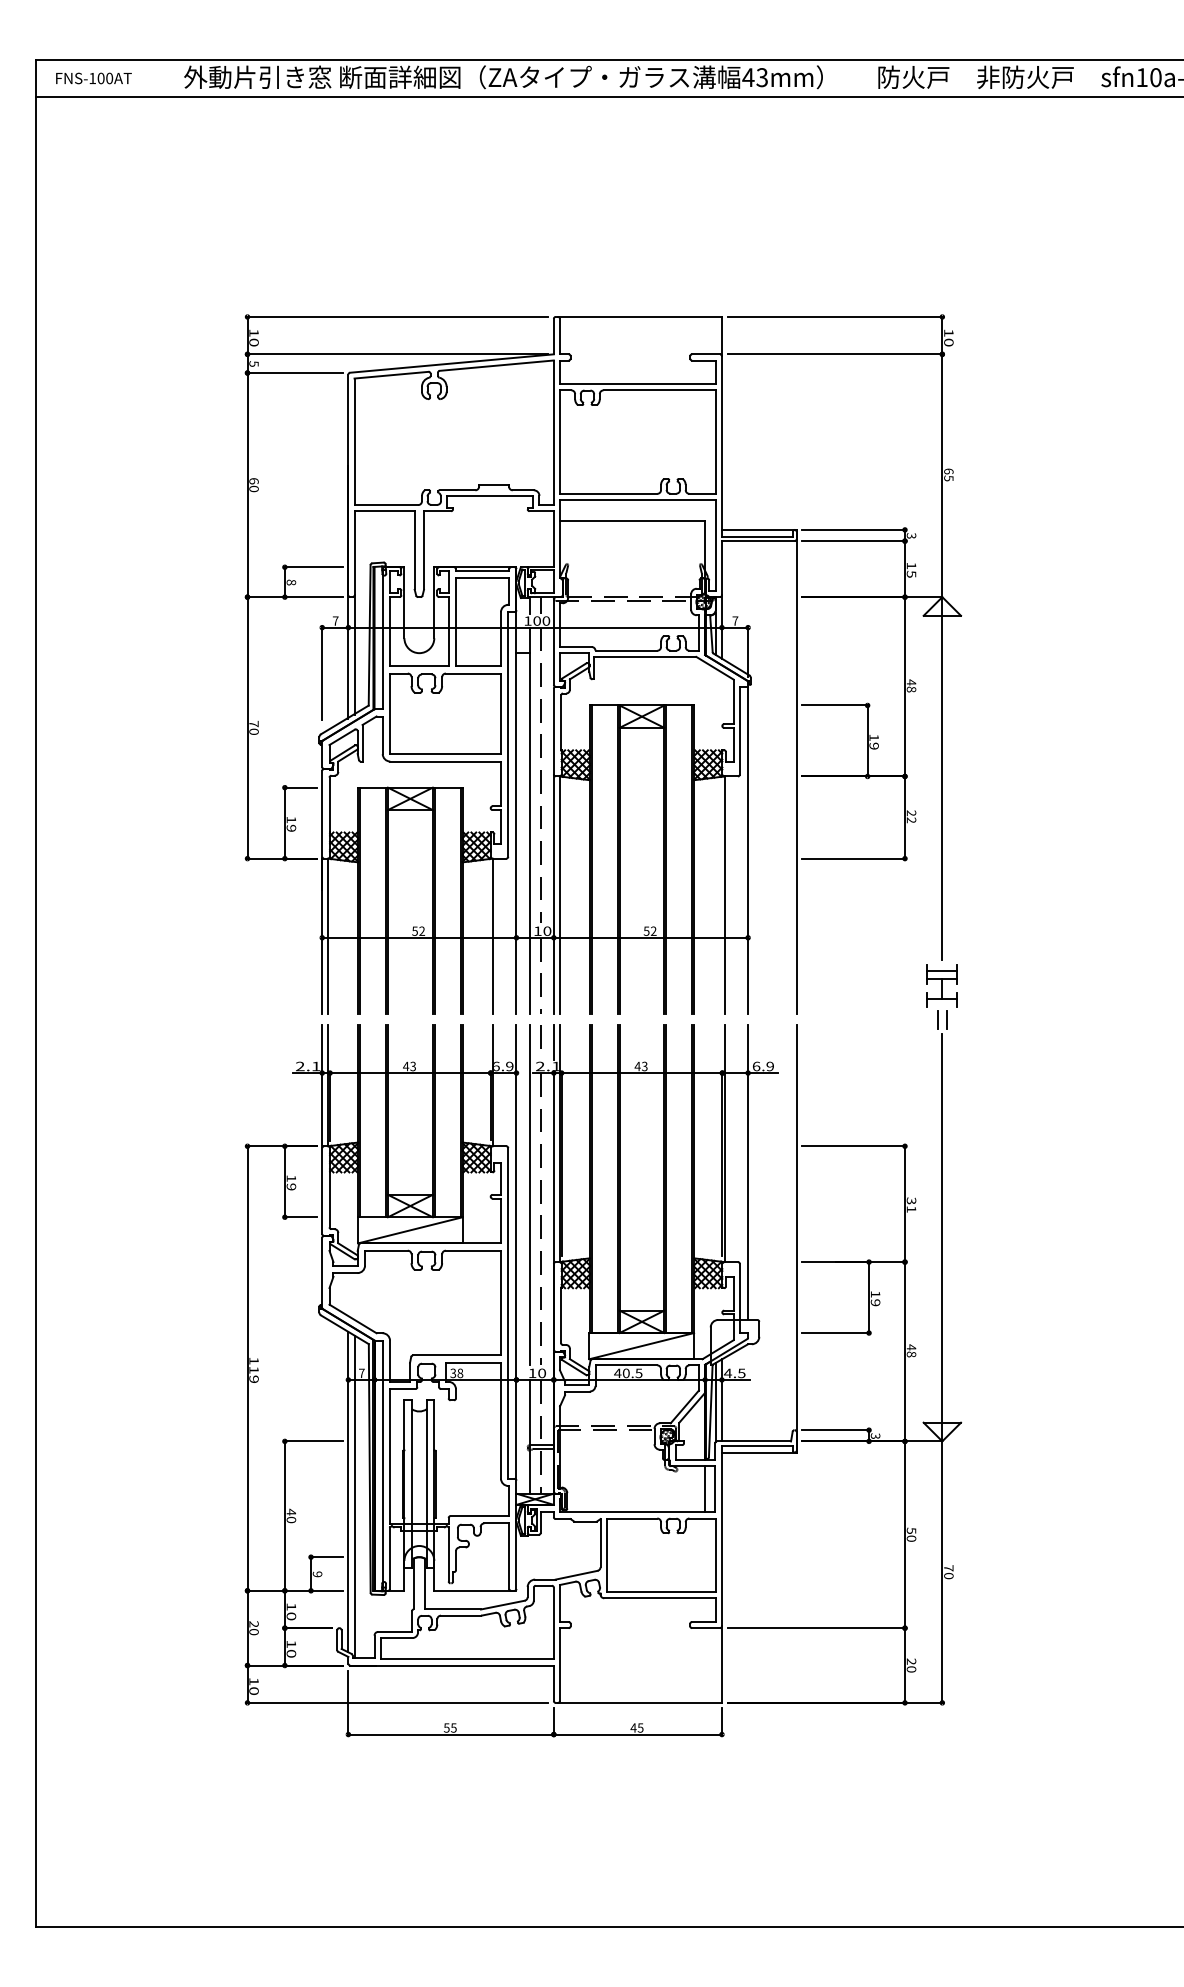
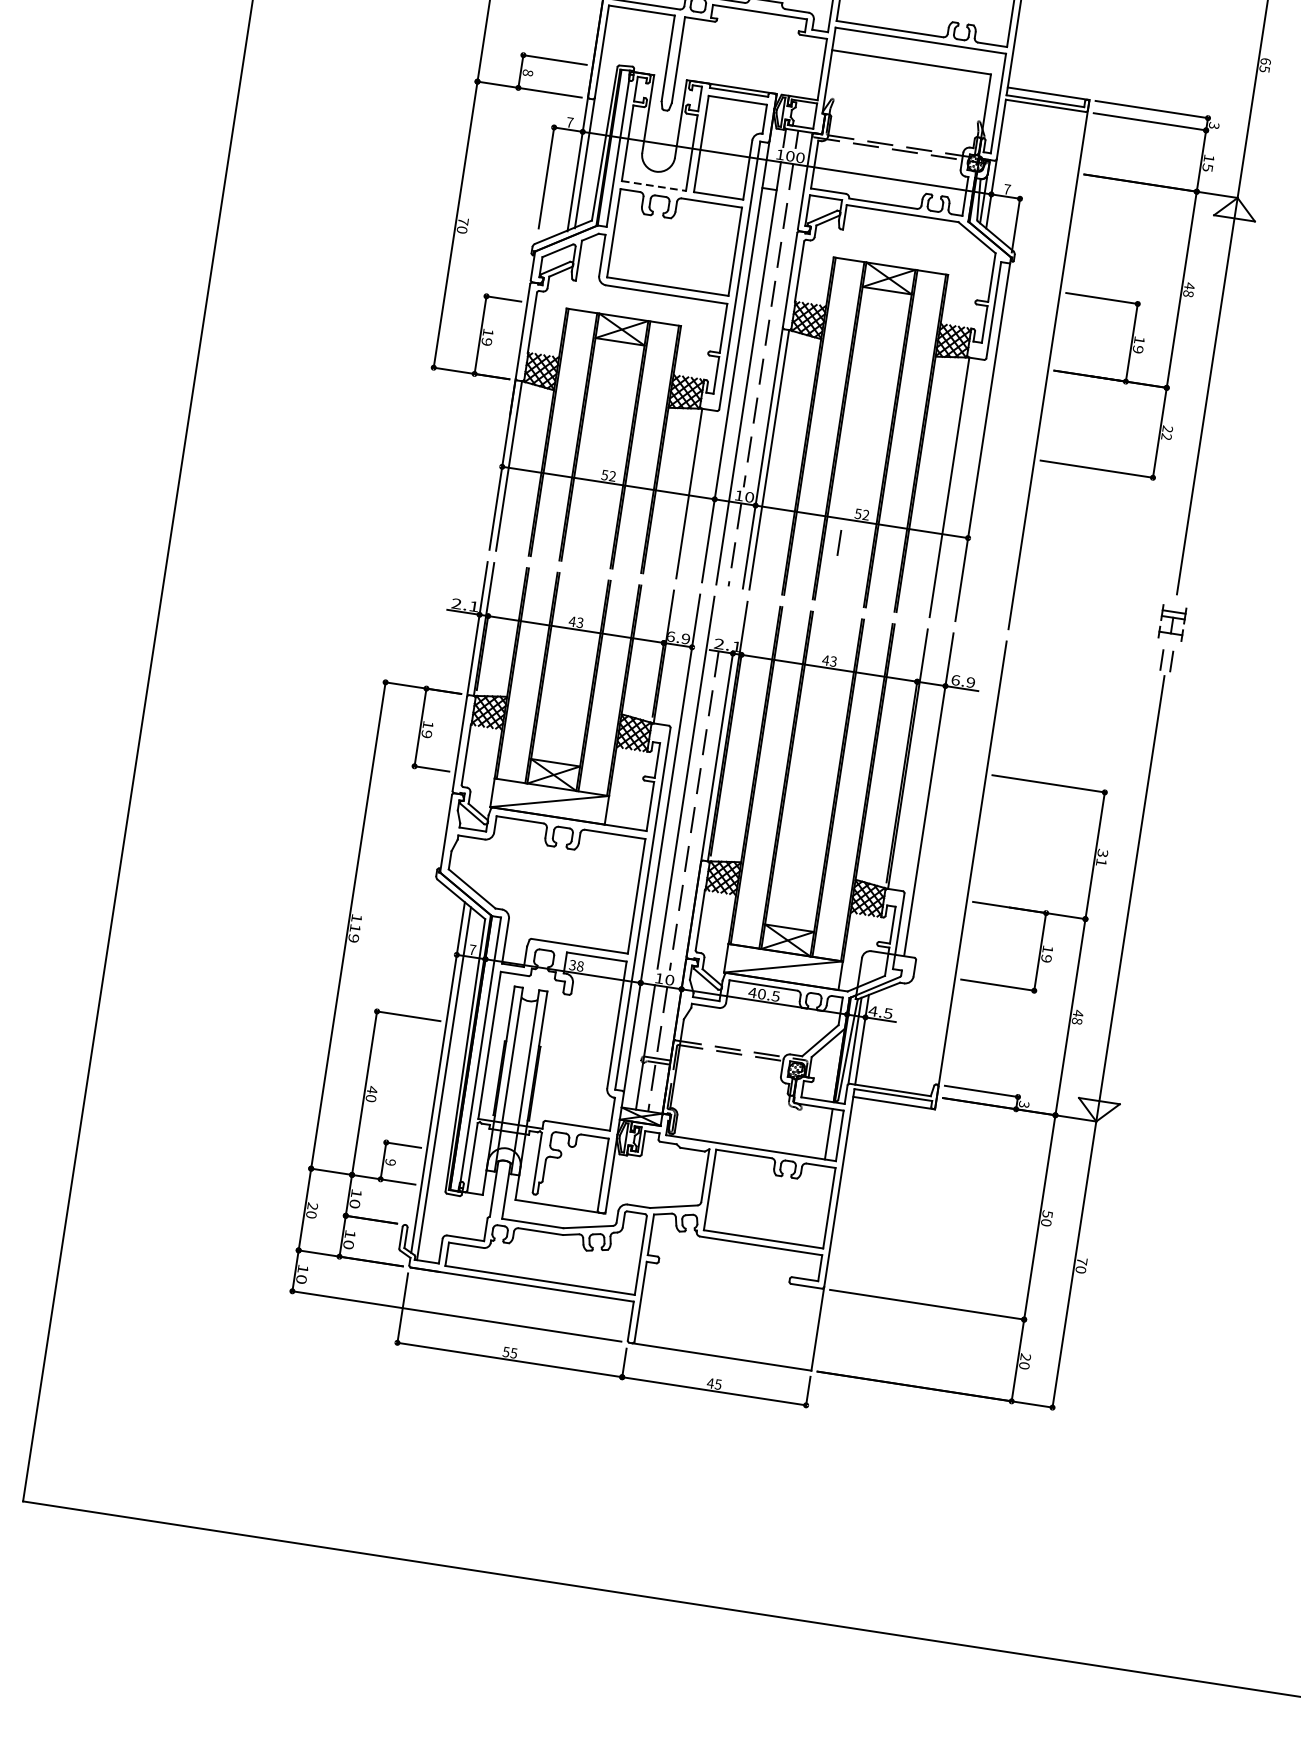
line: (419, 666) -> (654, 186), solid -> dashed
part: (941, 985) -> (1171, 622), size x0.7
line: (540, 1036) -> (839, 542), moved
line: (553, 1041) -> (737, 618), removed

